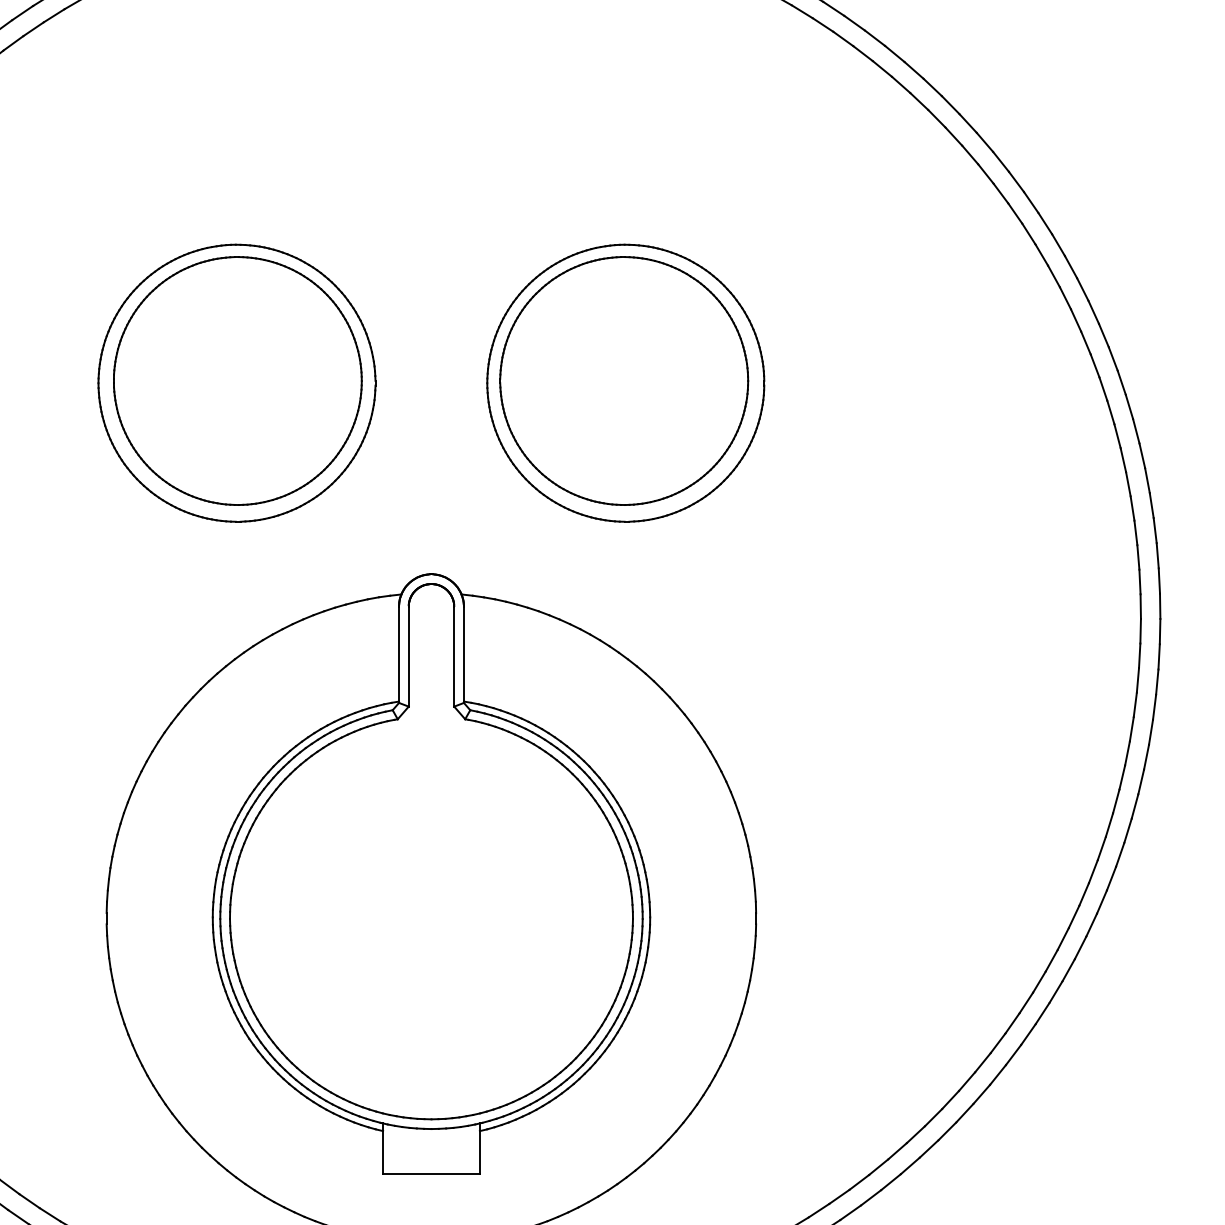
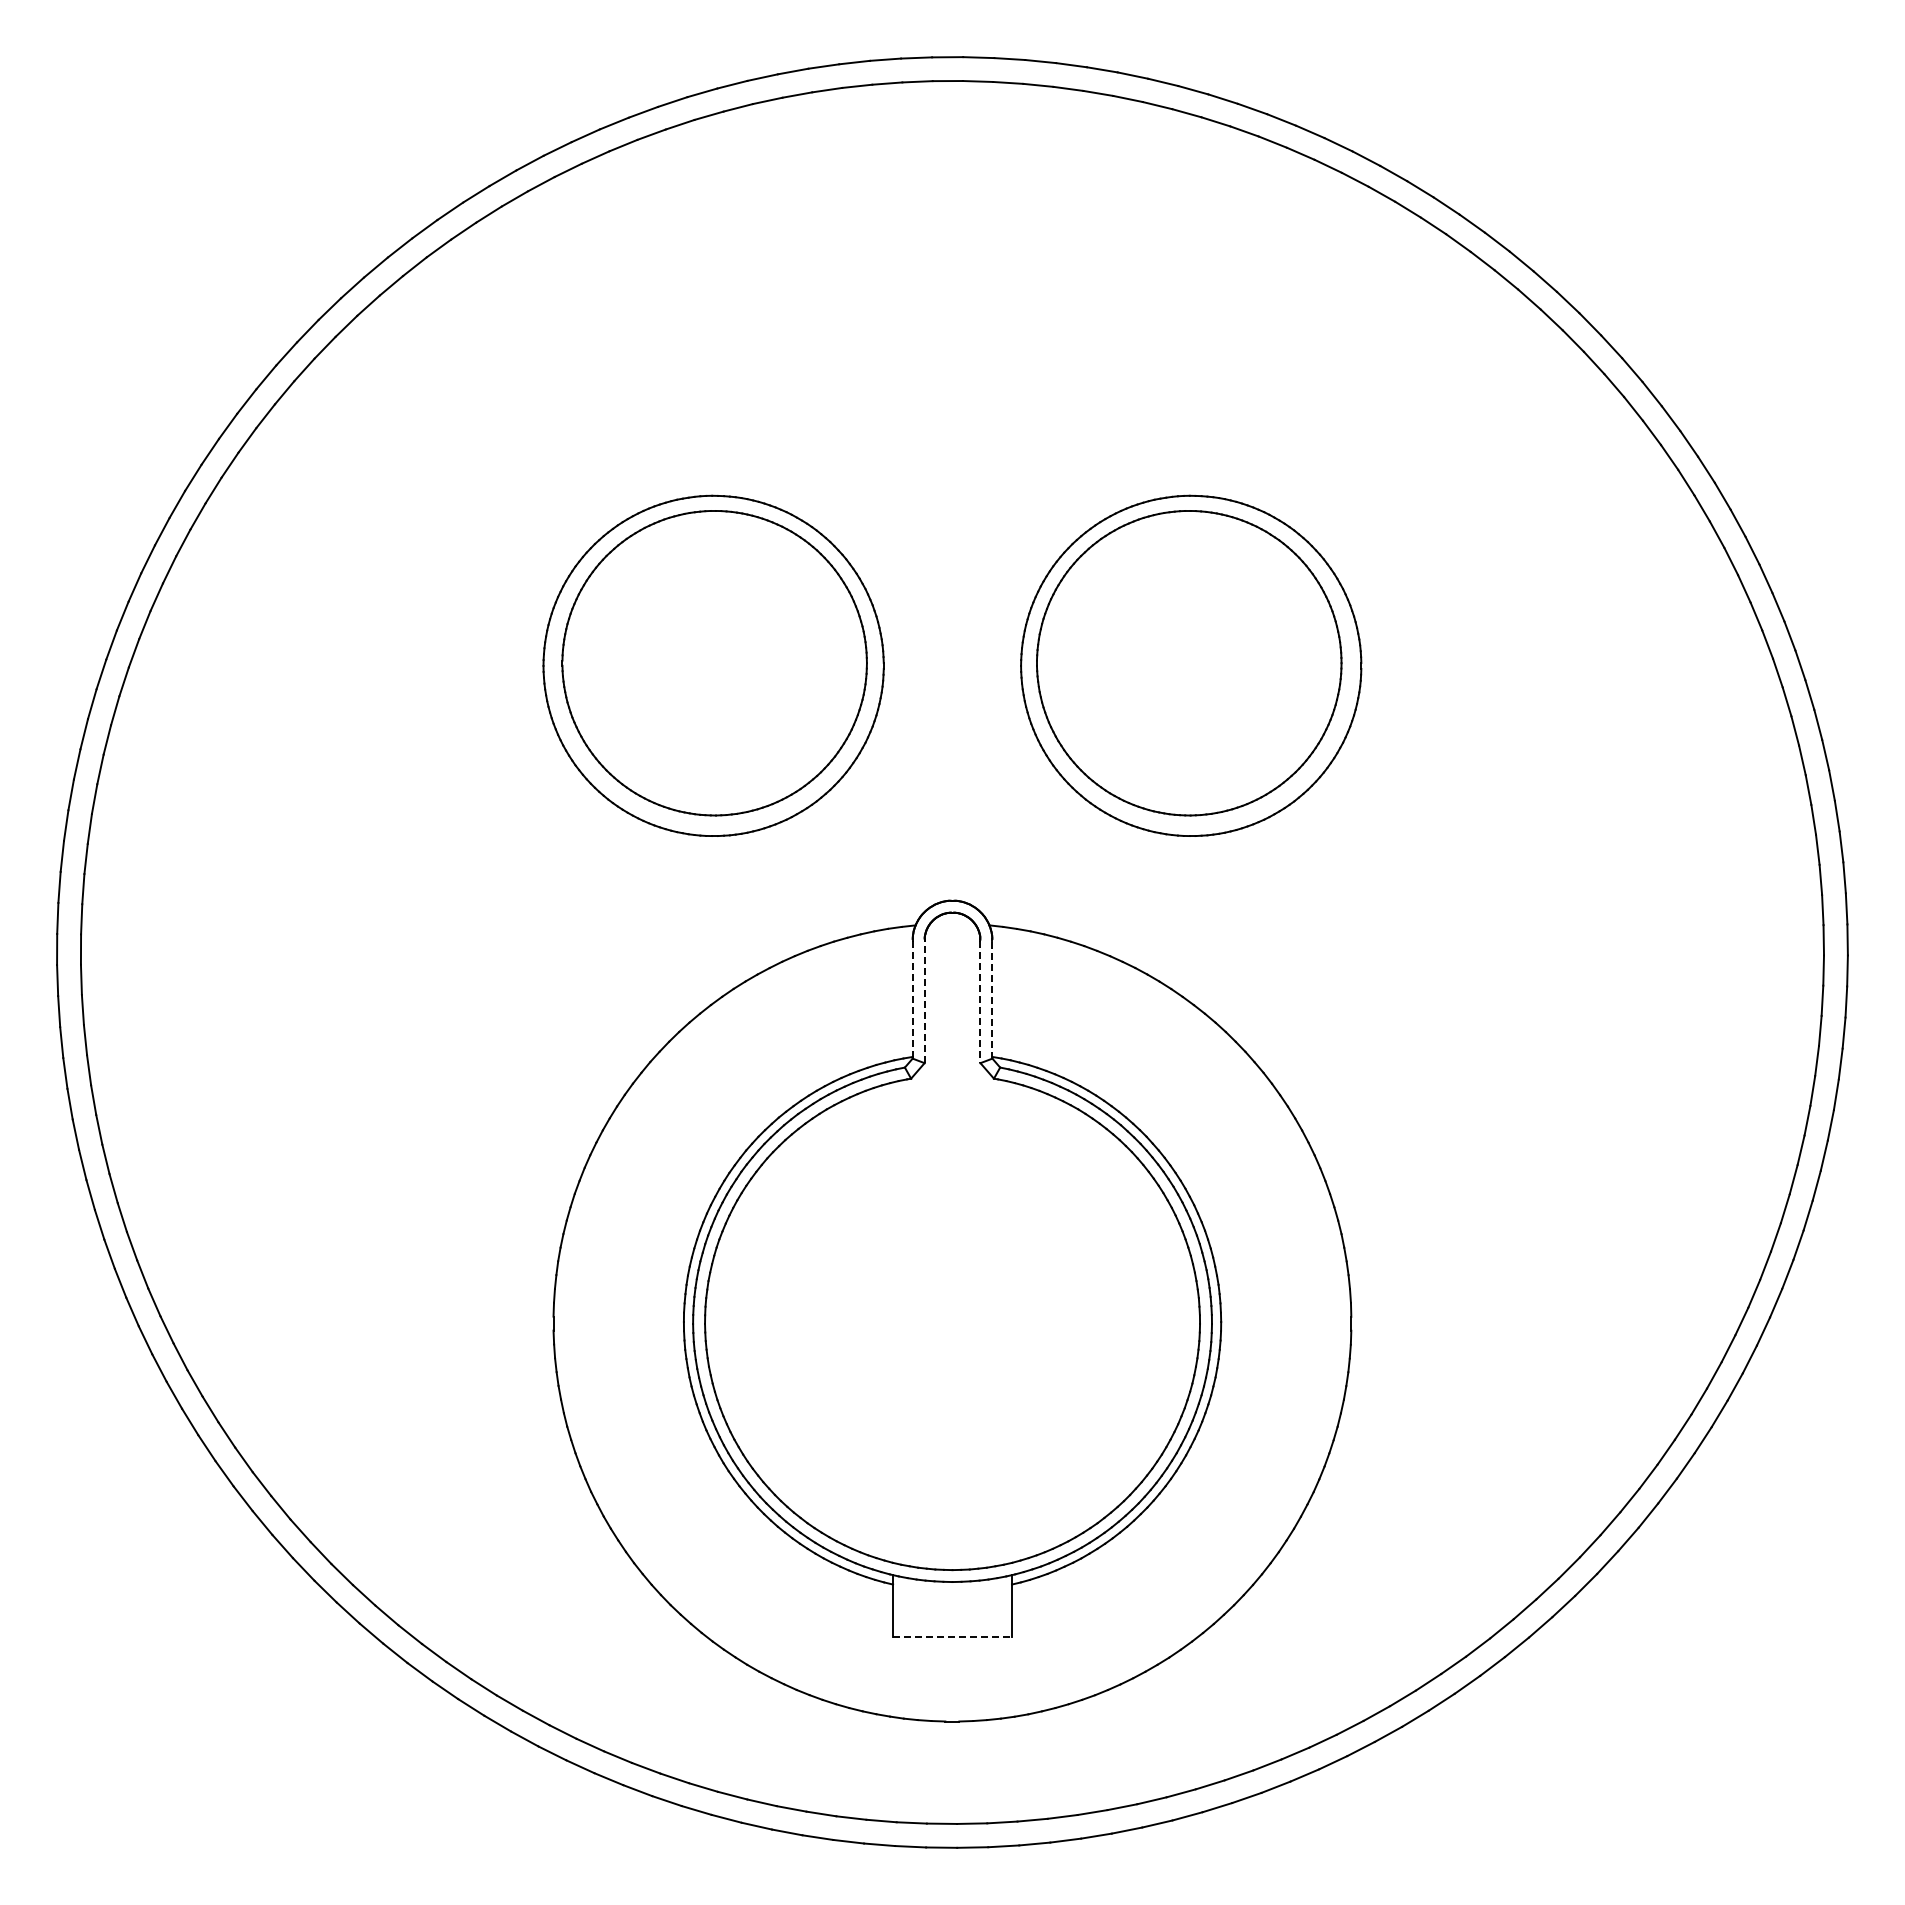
line: (398, 654) -> (912, 999), solid -> dashed
line: (464, 654) -> (992, 999), solid -> dashed
line: (408, 656) -> (924, 1001), solid -> dashed
line: (454, 657) -> (980, 1002), solid -> dashed
line: (432, 1174) -> (953, 1637), solid -> dashed

